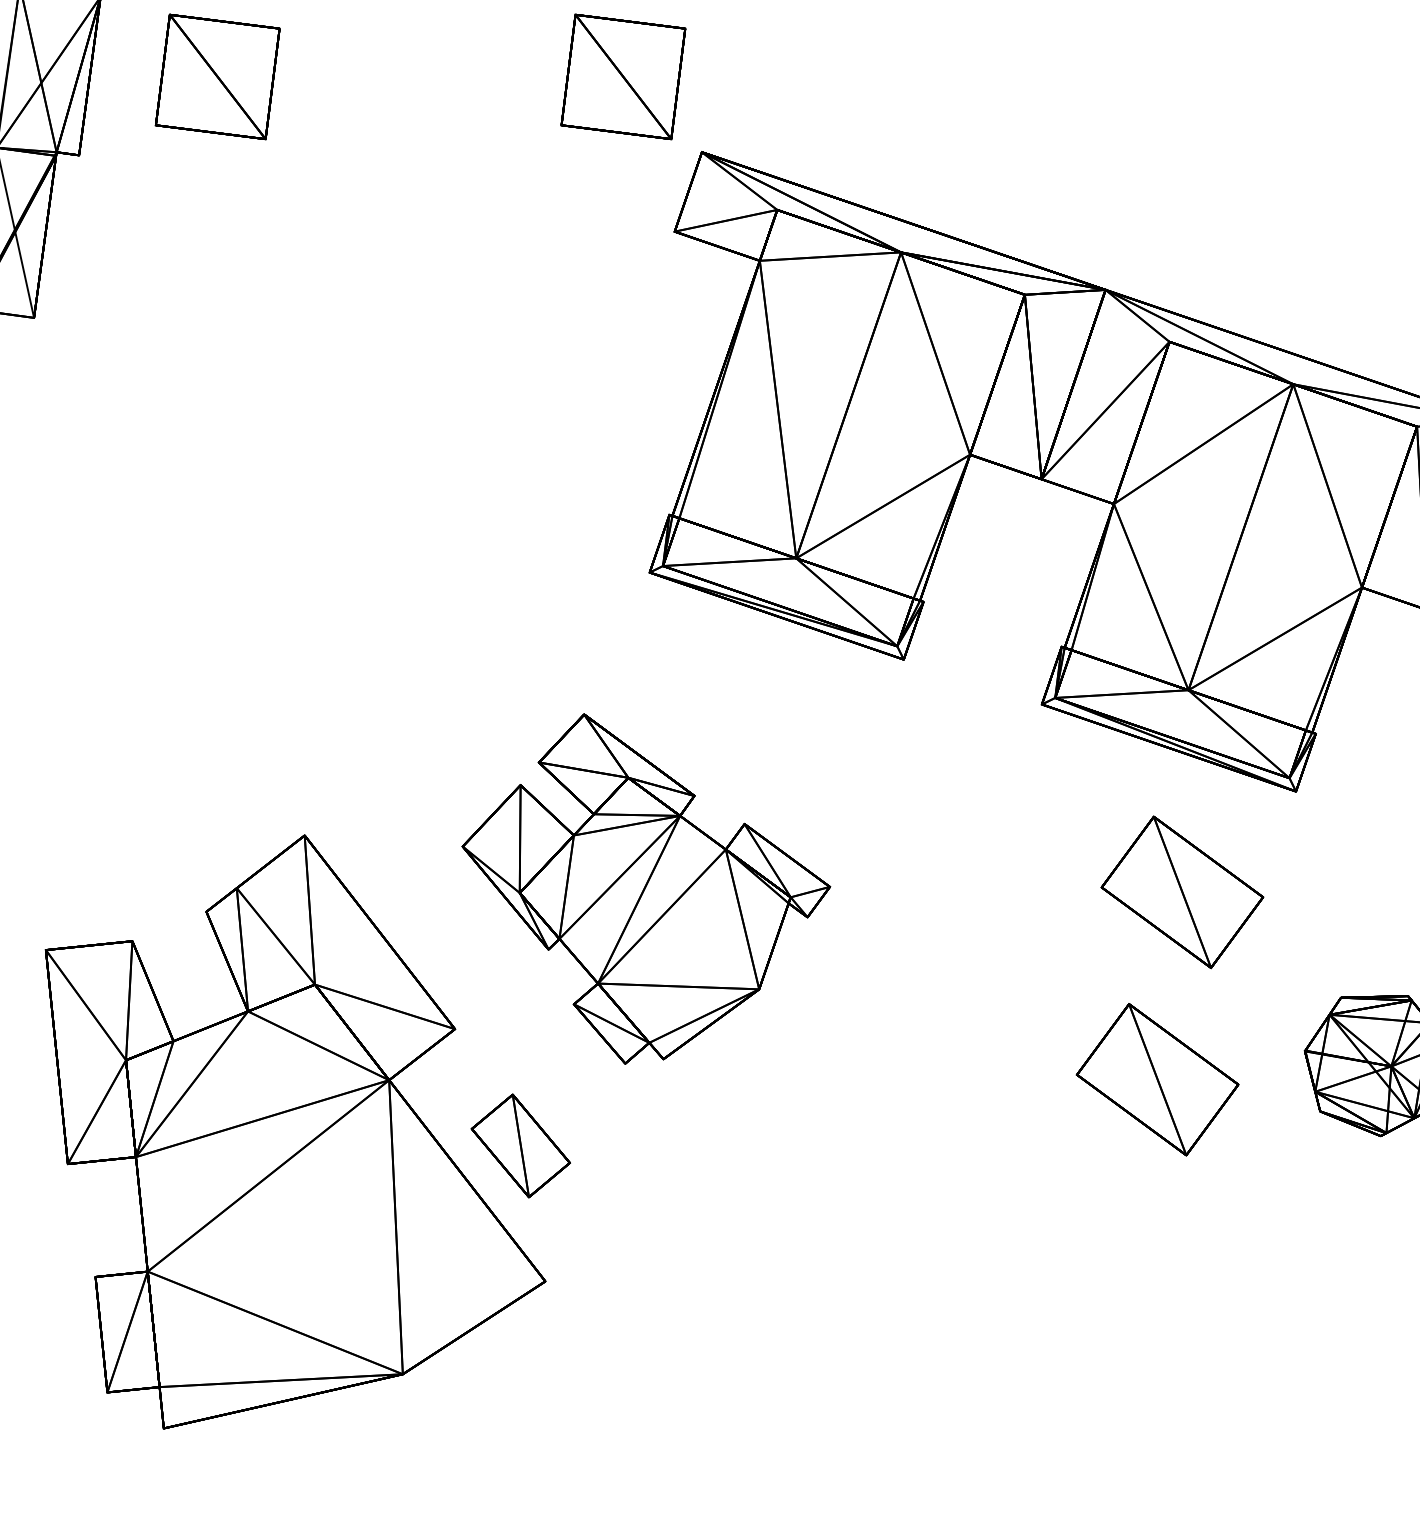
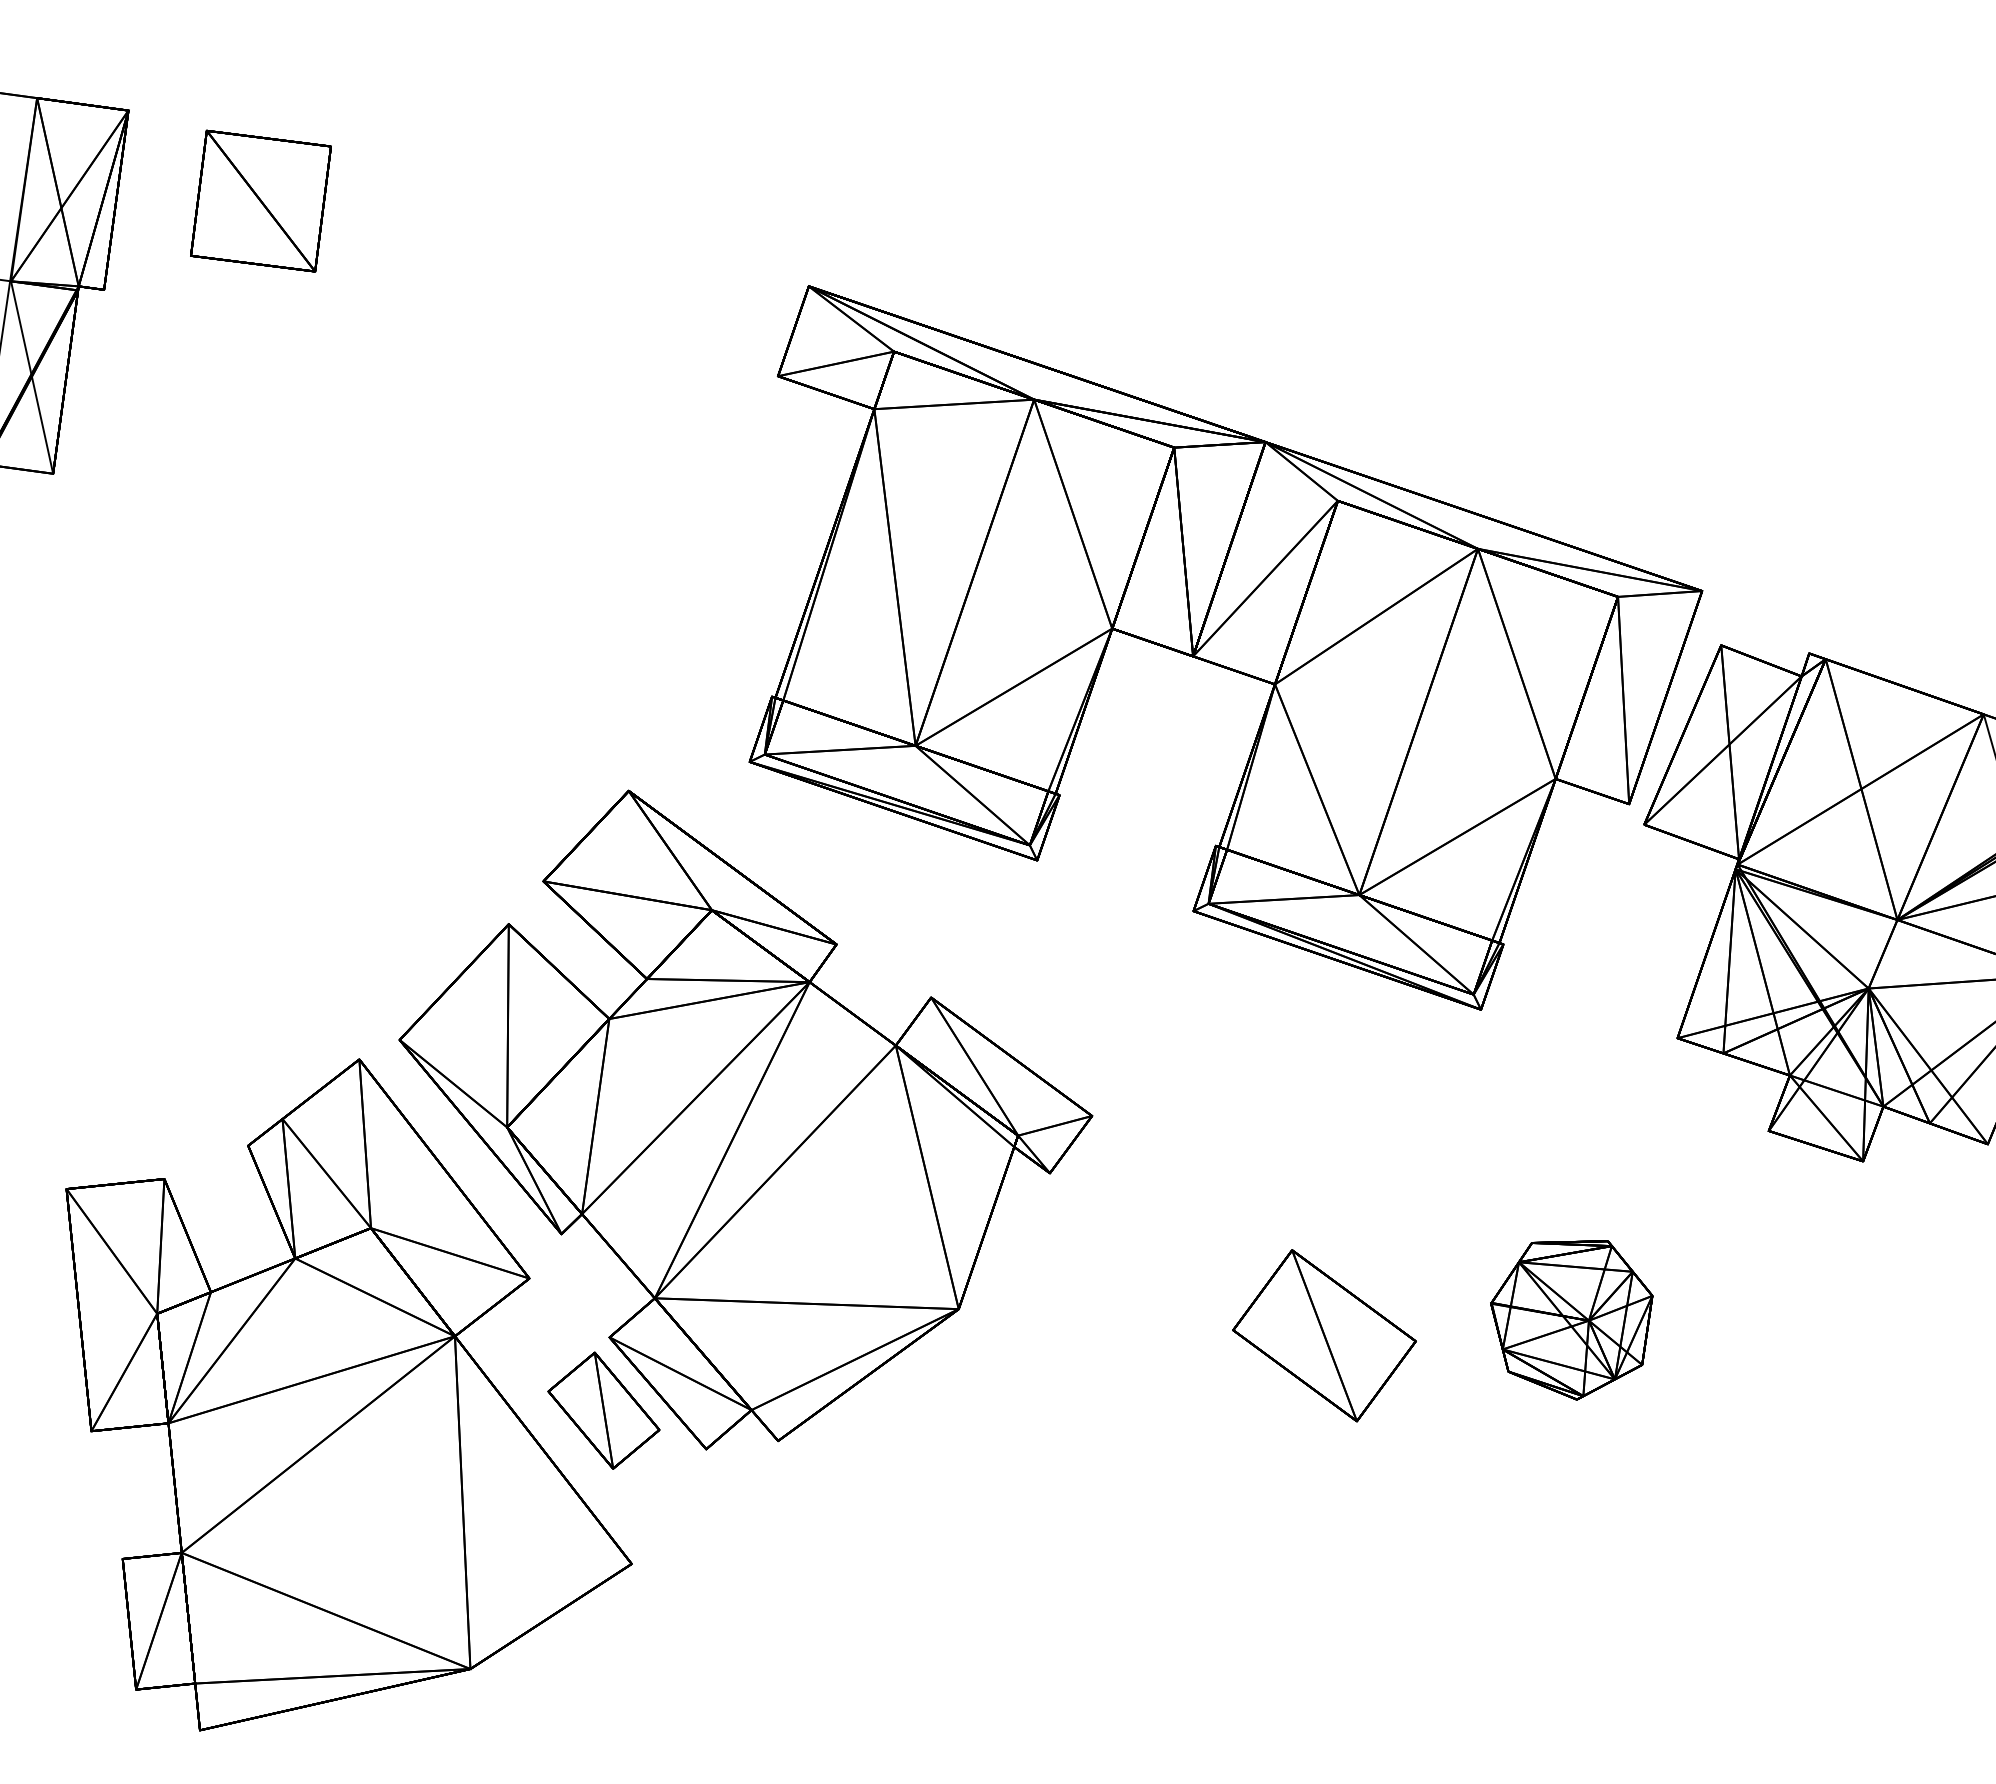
part: (622, 76) -> (719, 200), removed
part: (645, 888) -> (745, 1119), size x1.67
part: (1182, 892) -> (1352, 1123), removed

